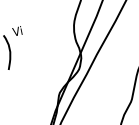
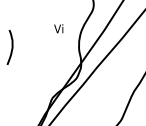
text: (17, 31) -> (58, 28), moved

